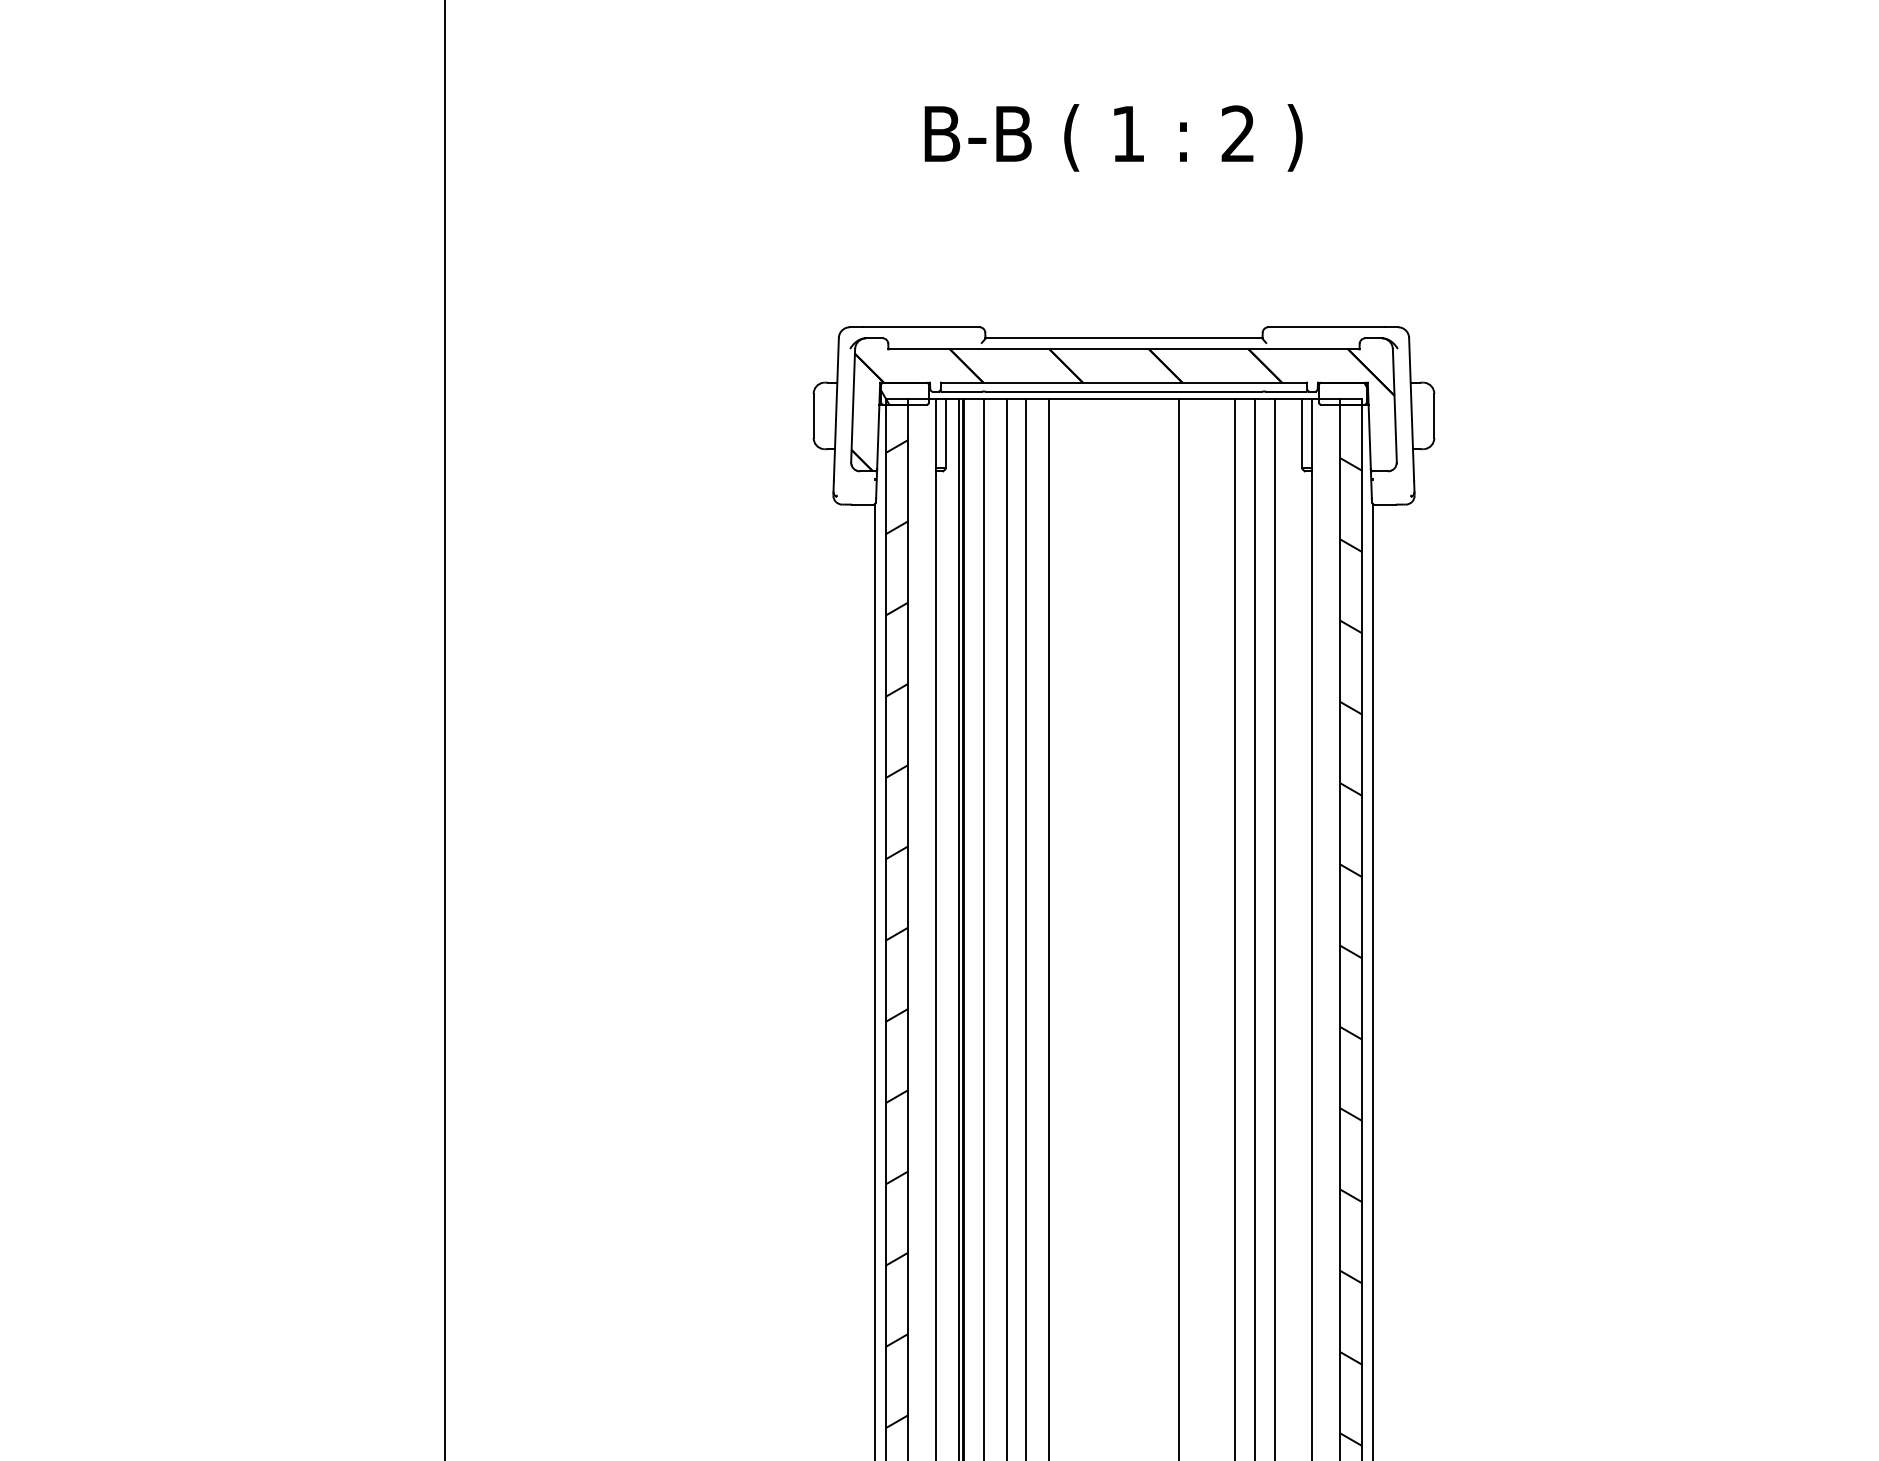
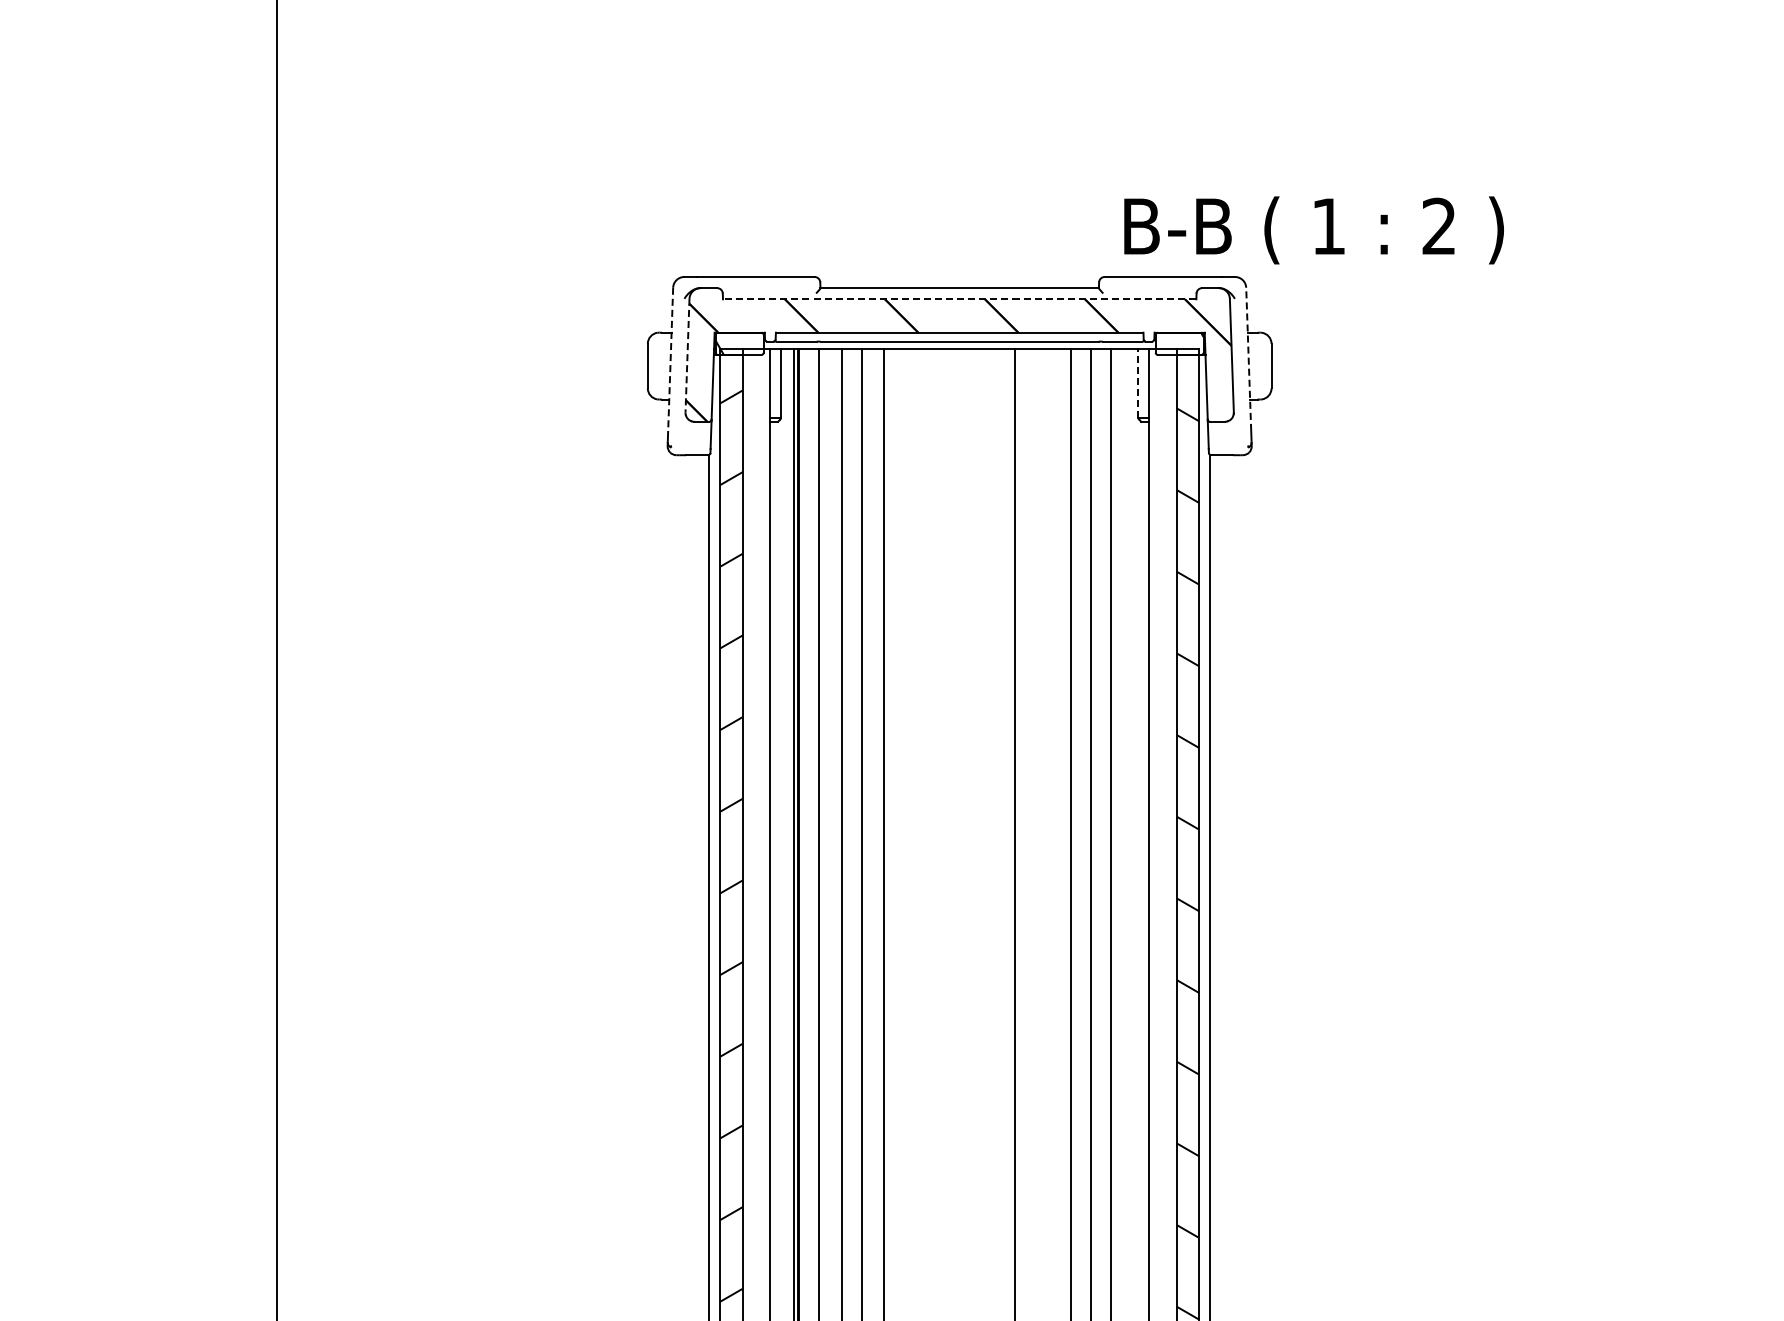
text: (1113, 137) -> (1313, 230), moved
line: (1124, 349) -> (960, 299), solid -> dashed
line: (853, 405) -> (687, 355), solid -> dashed
line: (1411, 408) -> (1248, 358), solid -> dashed
line: (836, 409) -> (670, 359), solid -> dashed
line: (1301, 433) -> (1138, 383), solid -> dashed

